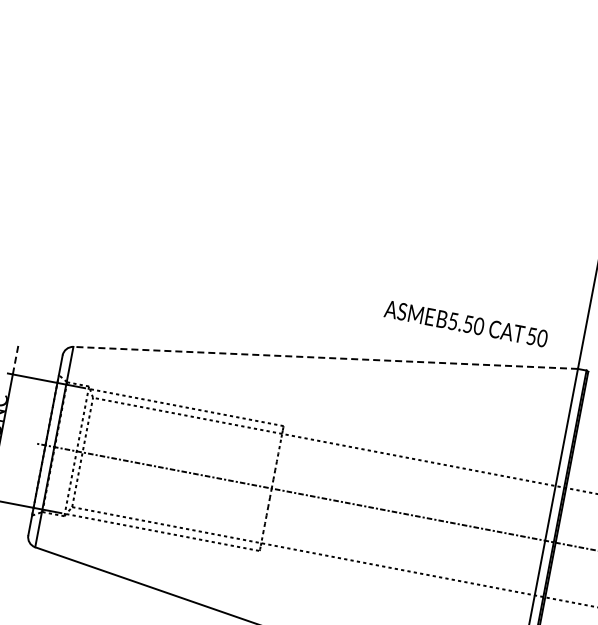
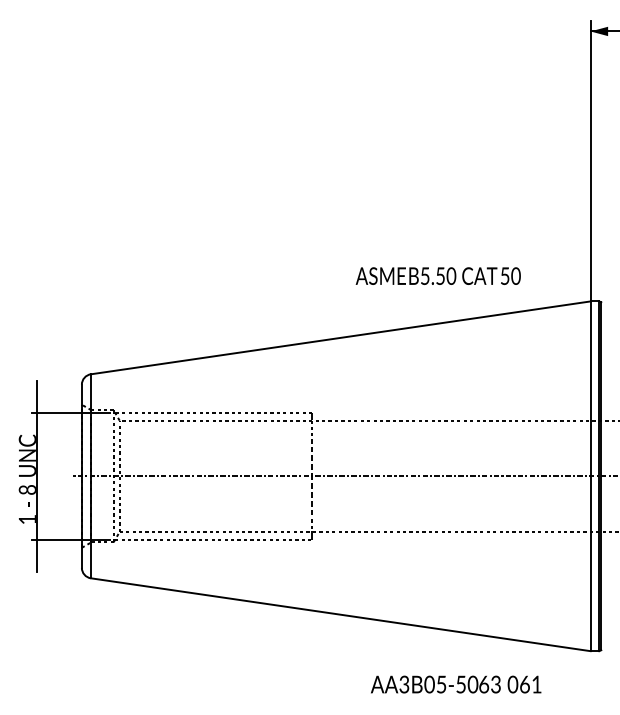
text: (465, 323) -> (437, 275), moved
line: (325, 357) -> (340, 337), dashed -> solid
line: (15, 358) -> (36, 396), dashed -> solid

